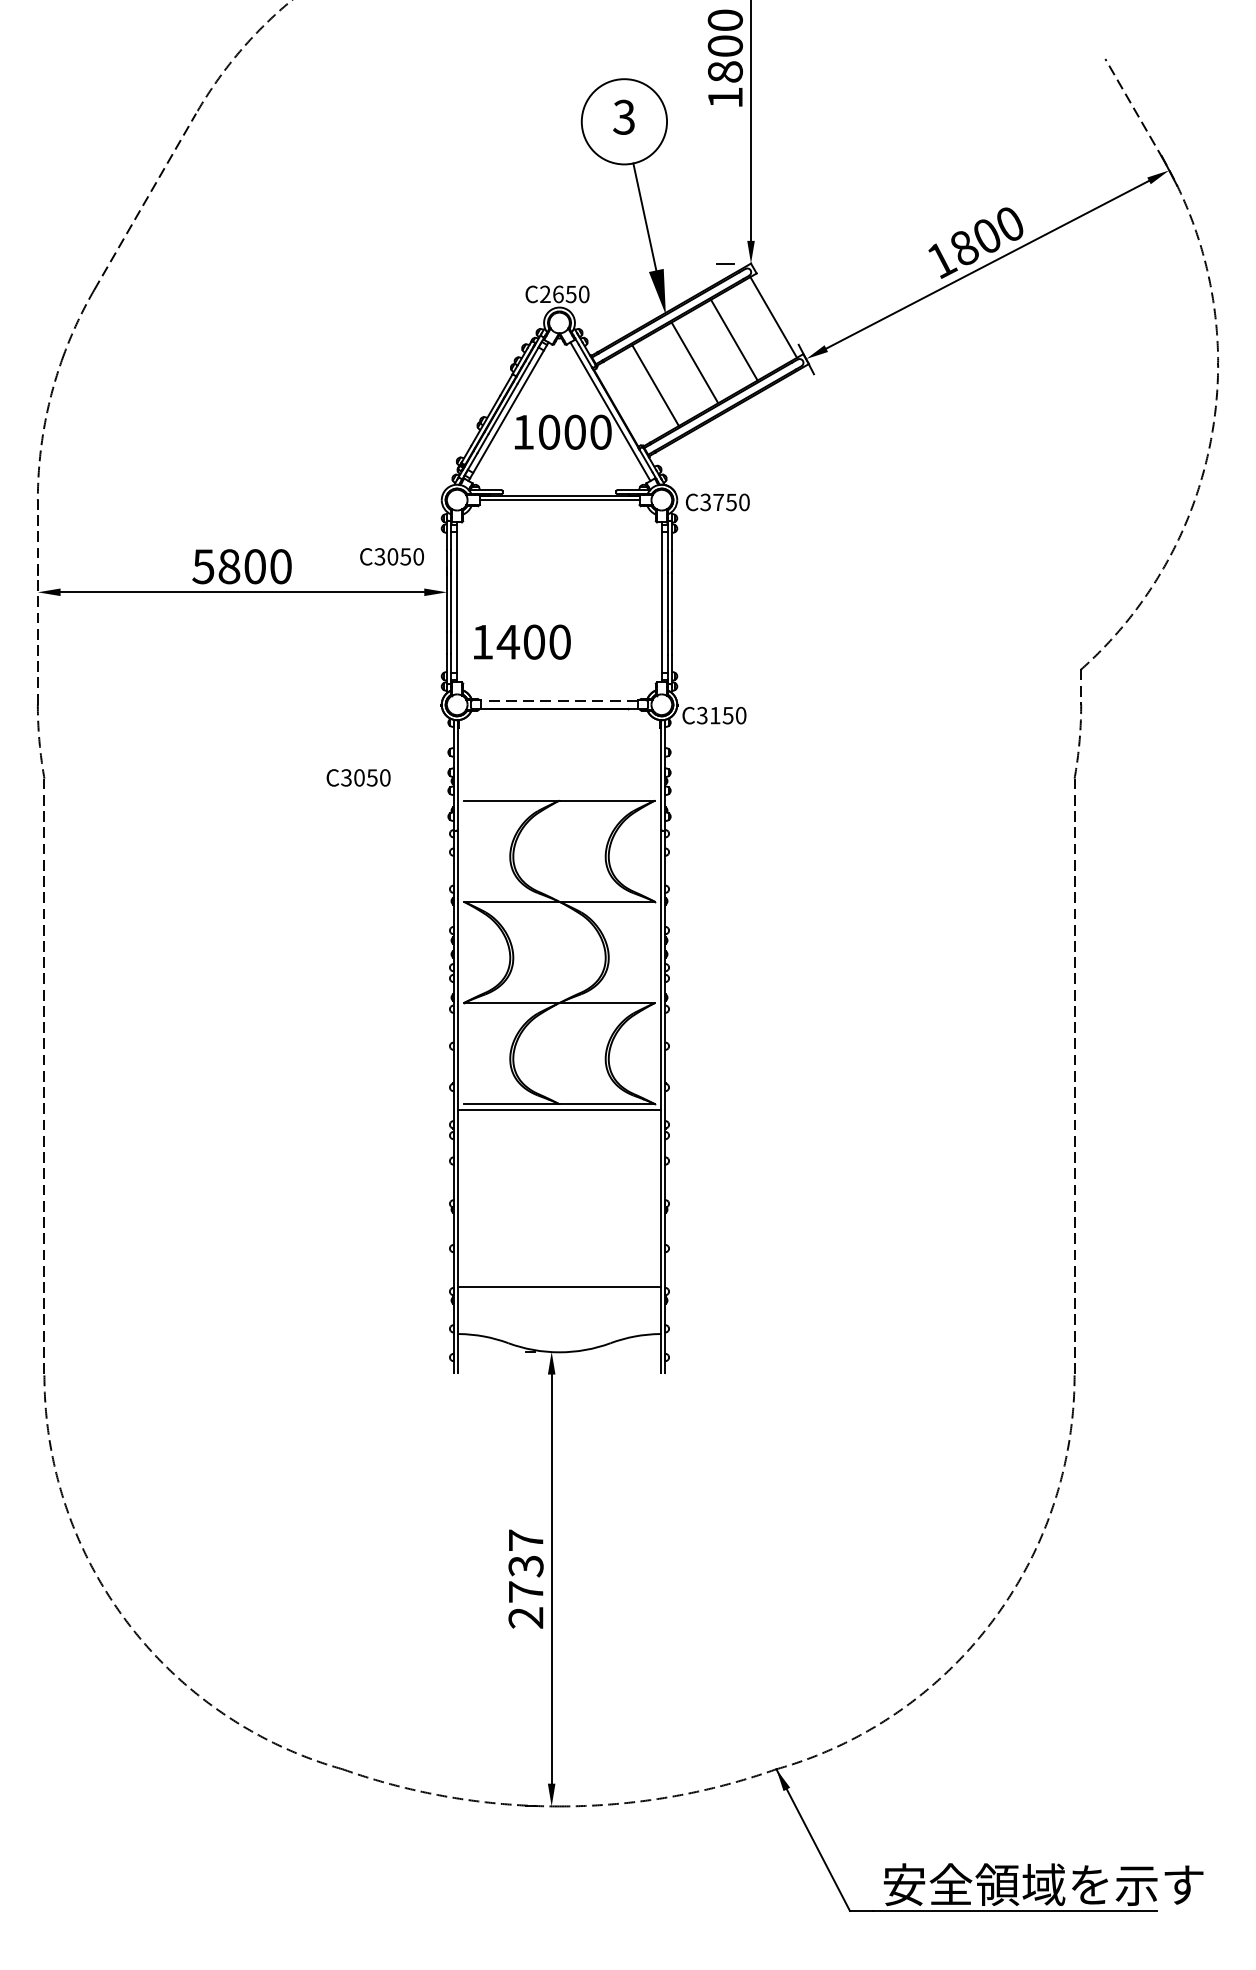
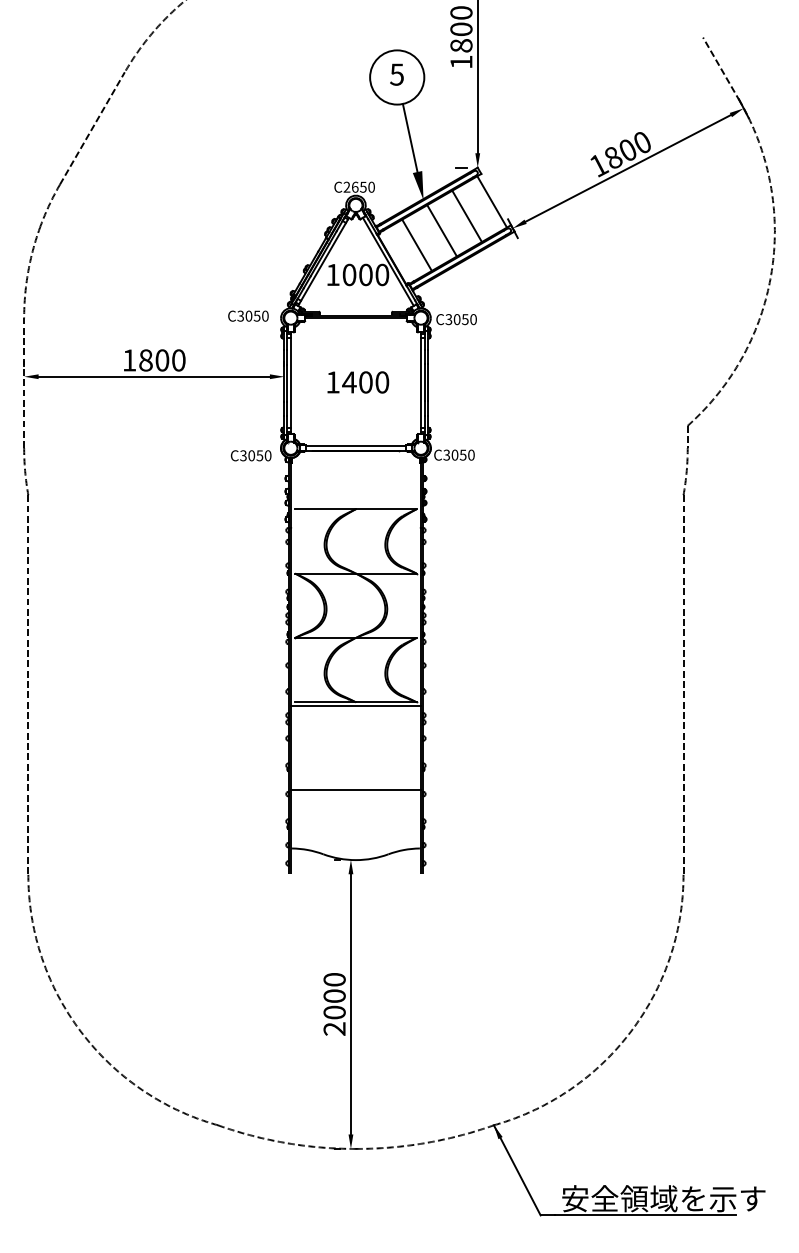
text: (623, 117) -> (396, 74), 3 -> 5
text: (717, 502) -> (456, 319), C3750 -> C3050
text: (392, 555) -> (248, 315), moved
text: (203, 566) -> (129, 360), 5800 -> 1800
text: (522, 642) -> (358, 382), moved
line: (558, 700) -> (355, 445), dashed -> solid
text: (714, 714) -> (454, 454), C3150 -> C3050
text: (357, 777) -> (250, 455), moved
line: (558, 1286) -> (355, 790), moved
text: (525, 1566) -> (334, 996), 2737 -> 2000

